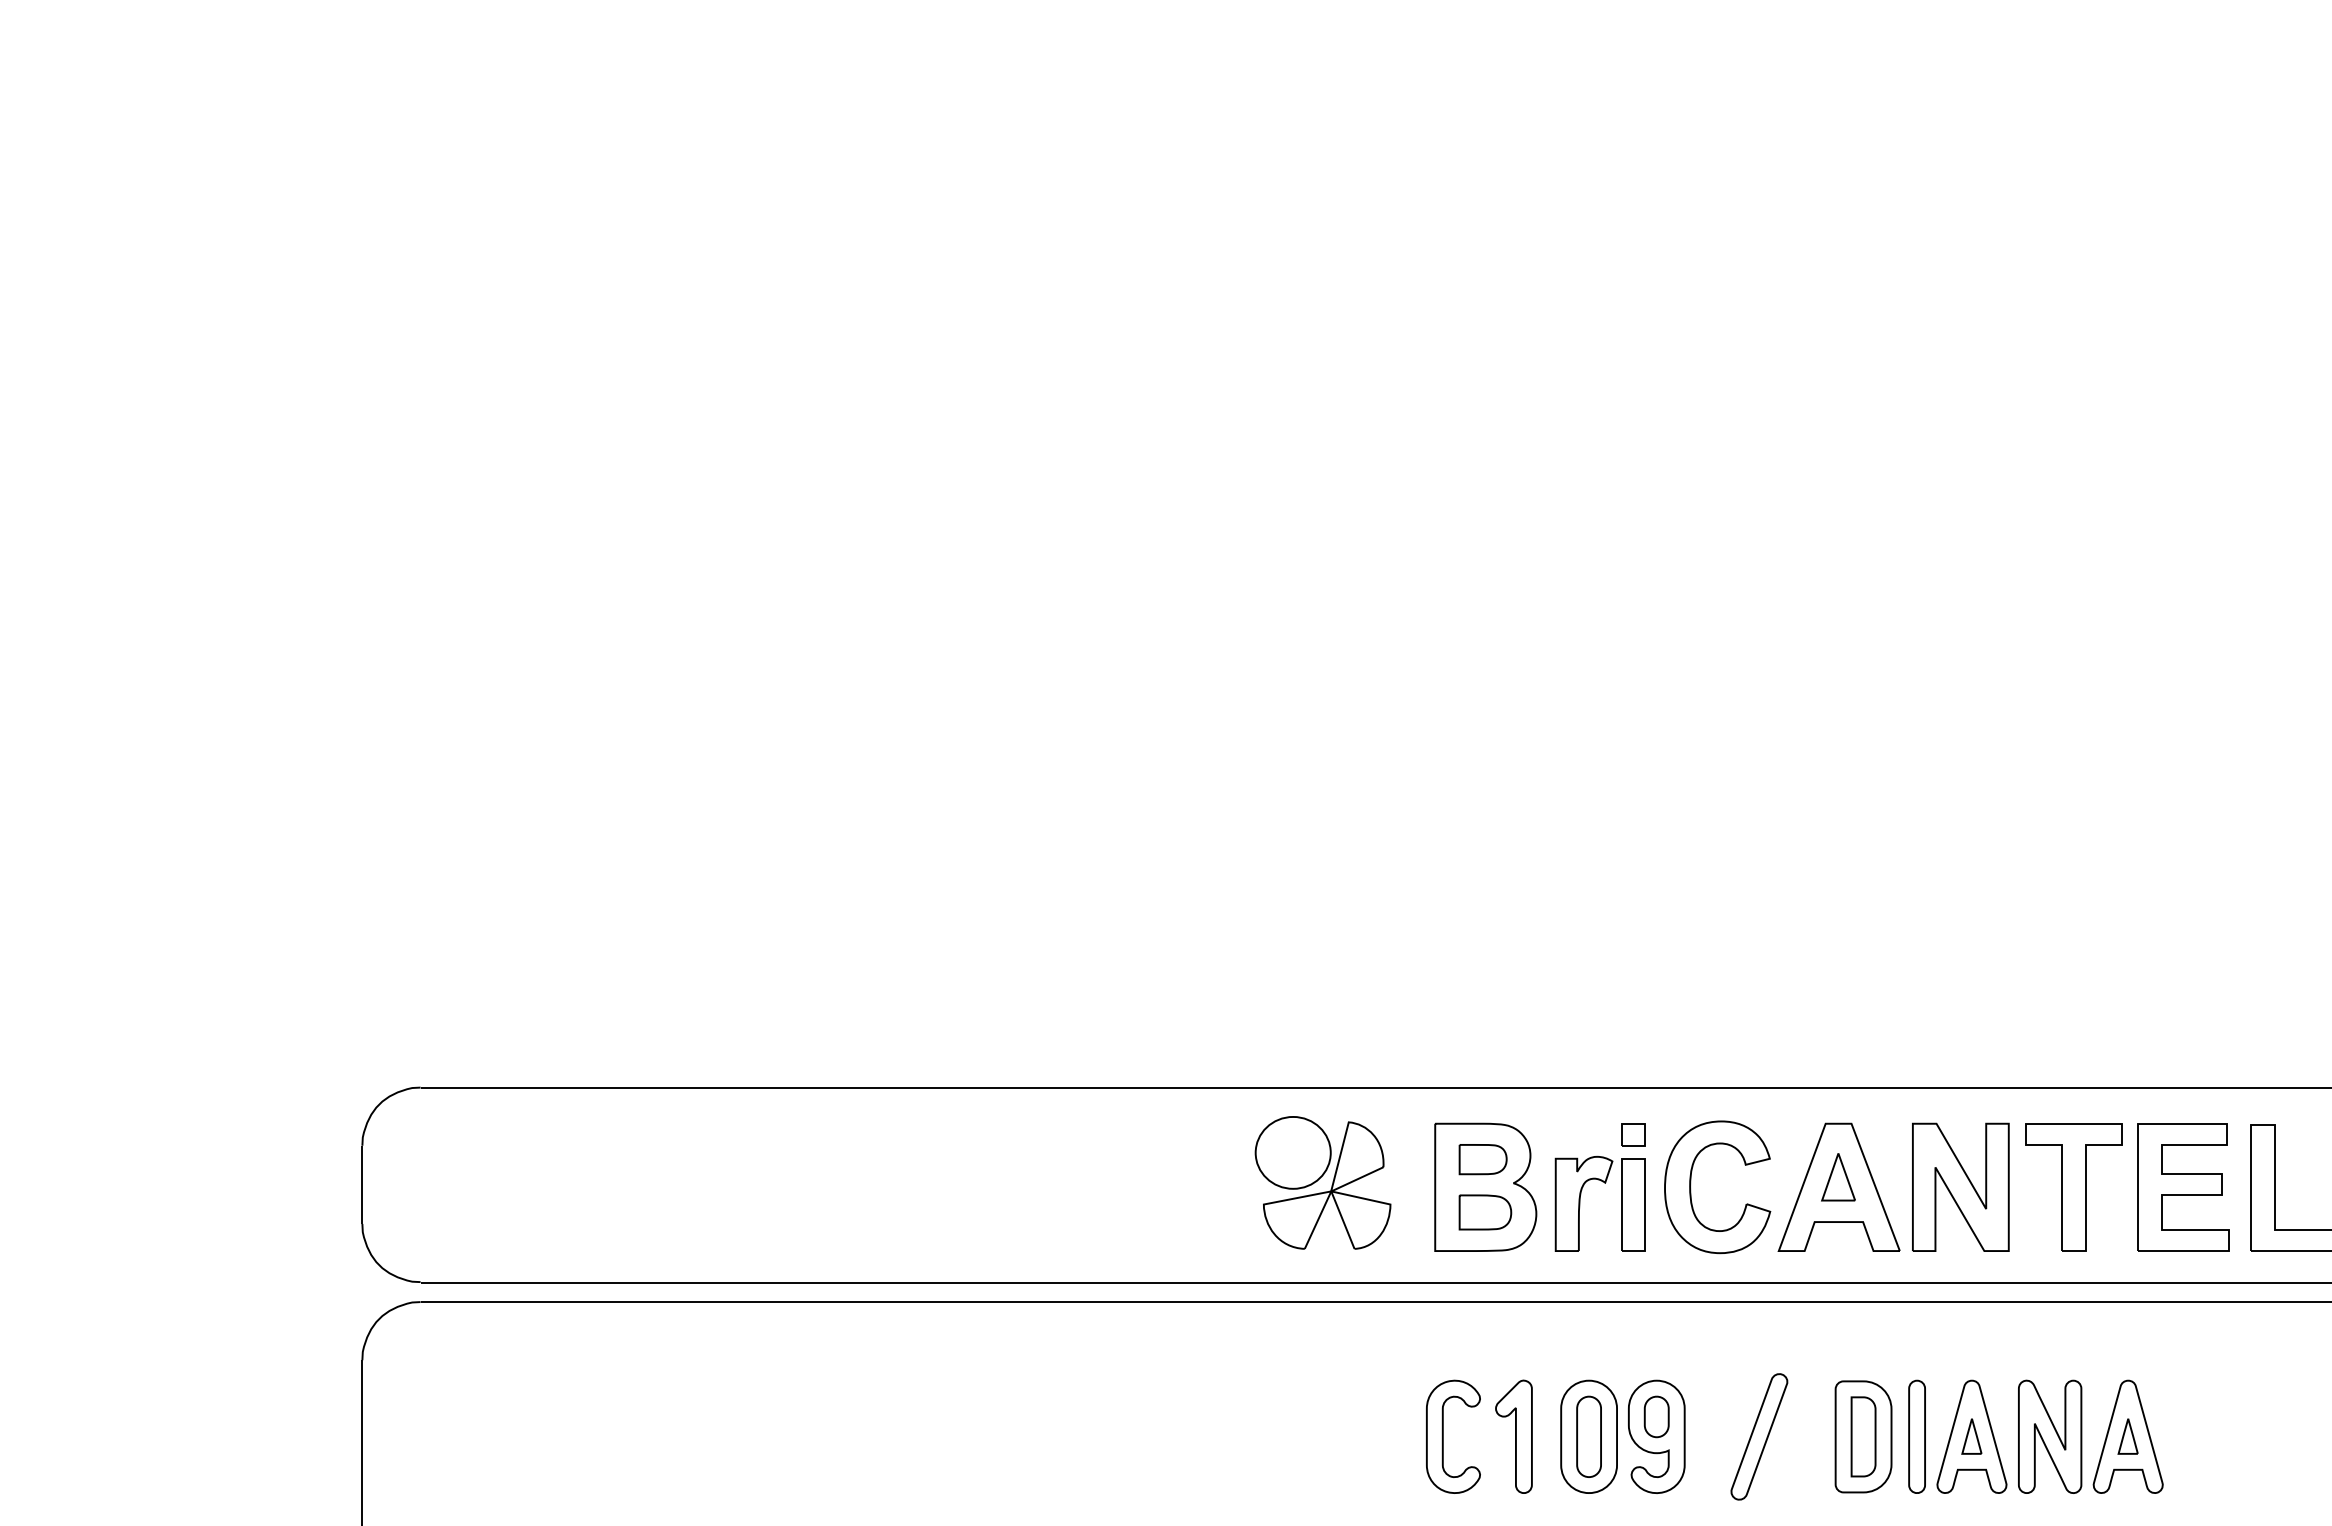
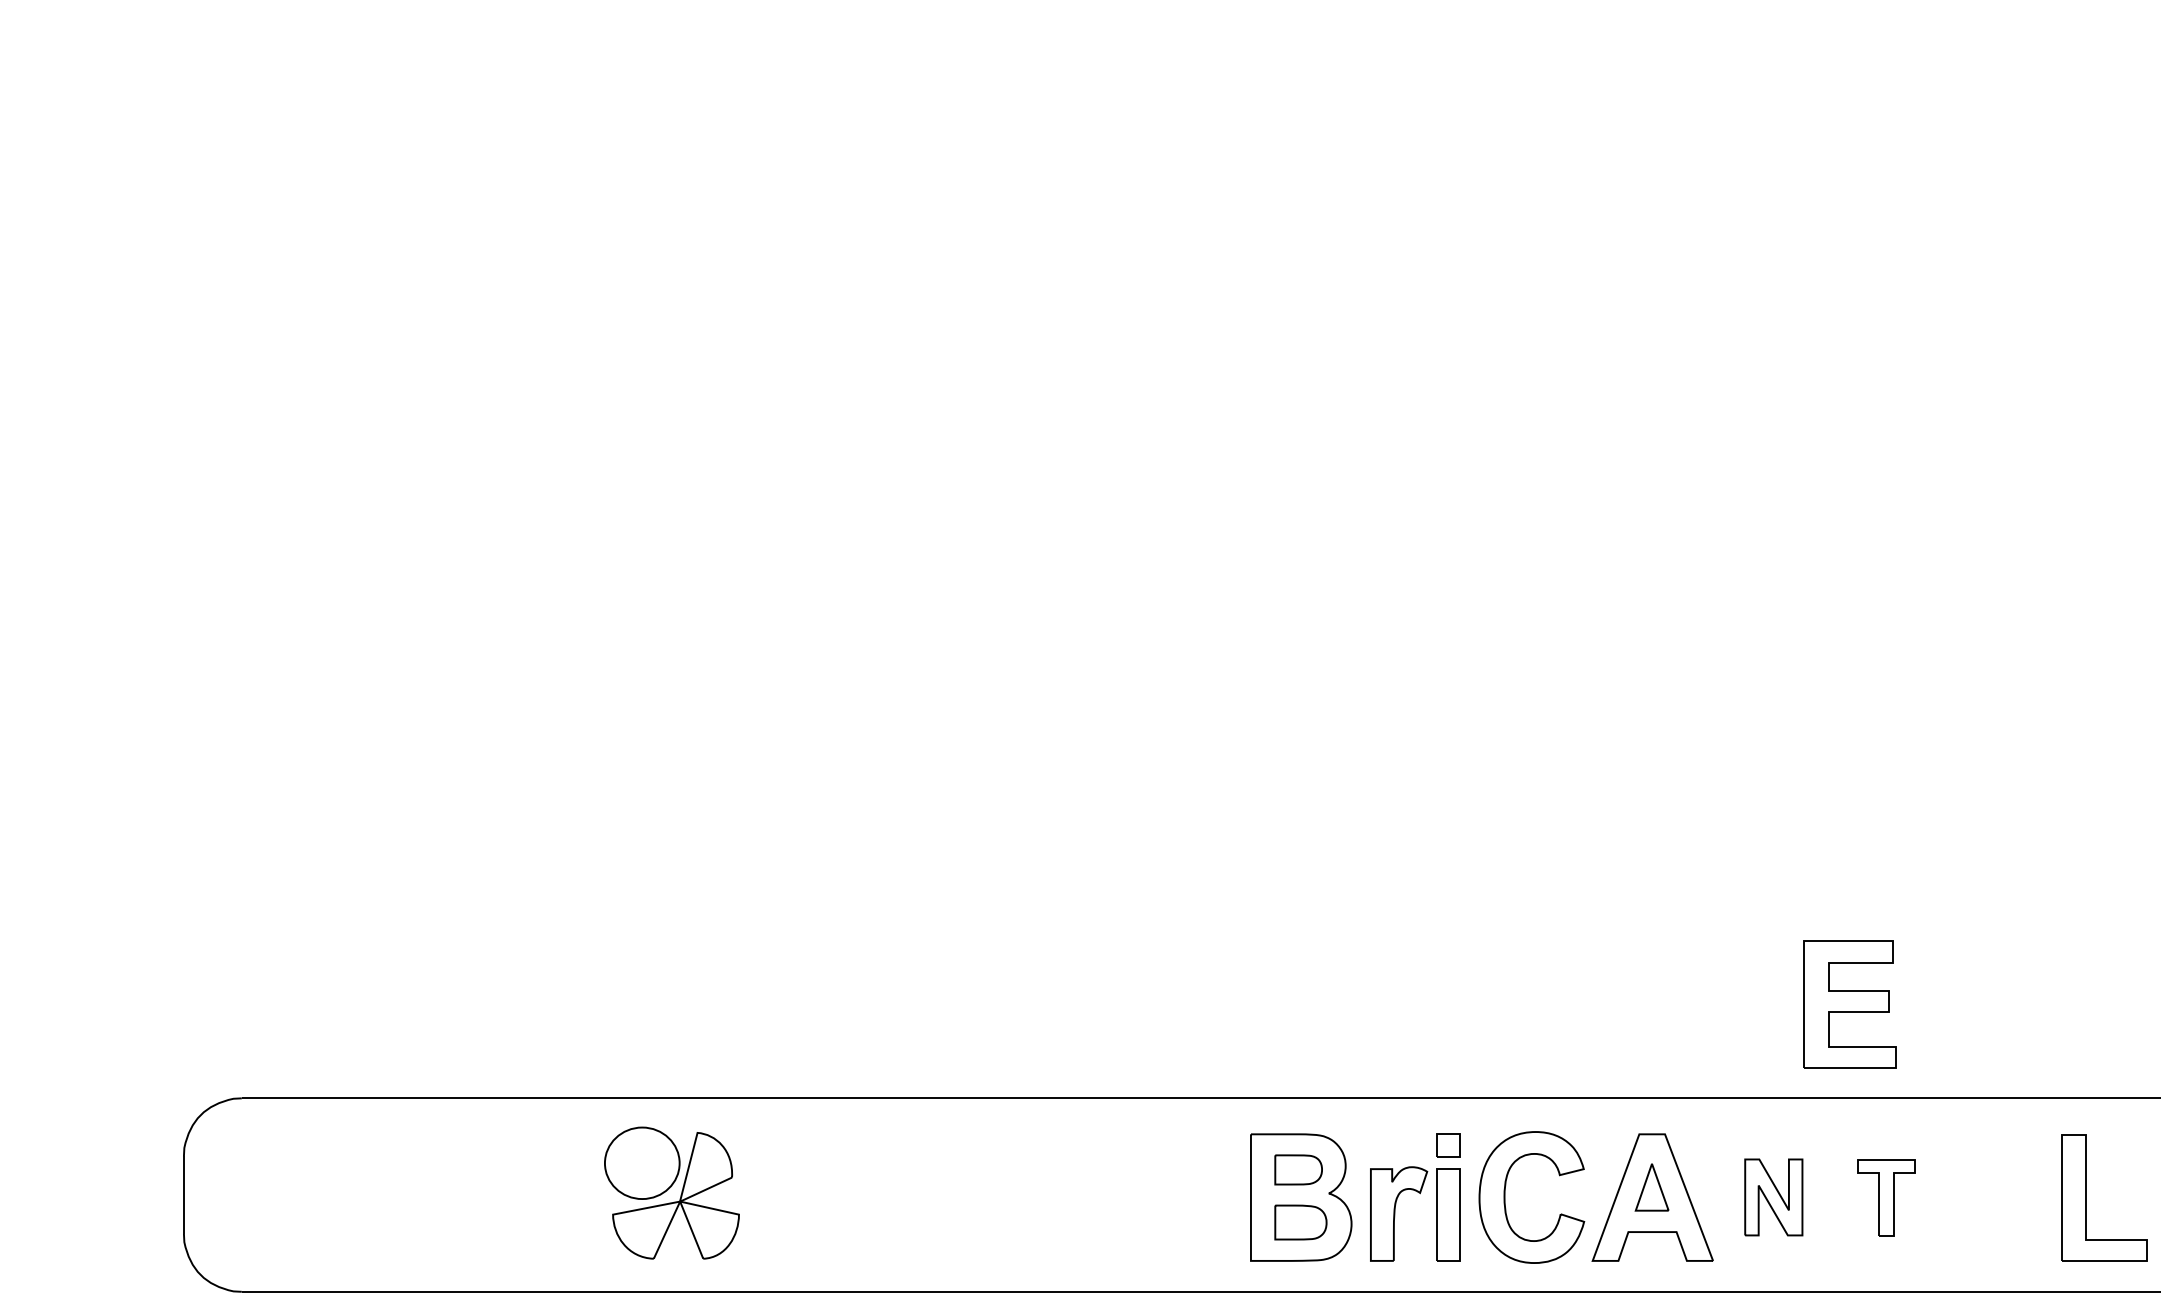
part: (1322, 1182) -> (671, 1192), moved
part: (1960, 1186) -> (1773, 1196), size x0.6
part: (2073, 1187) -> (1885, 1197), size x0.6
part: (2183, 1187) -> (1850, 1004), moved

